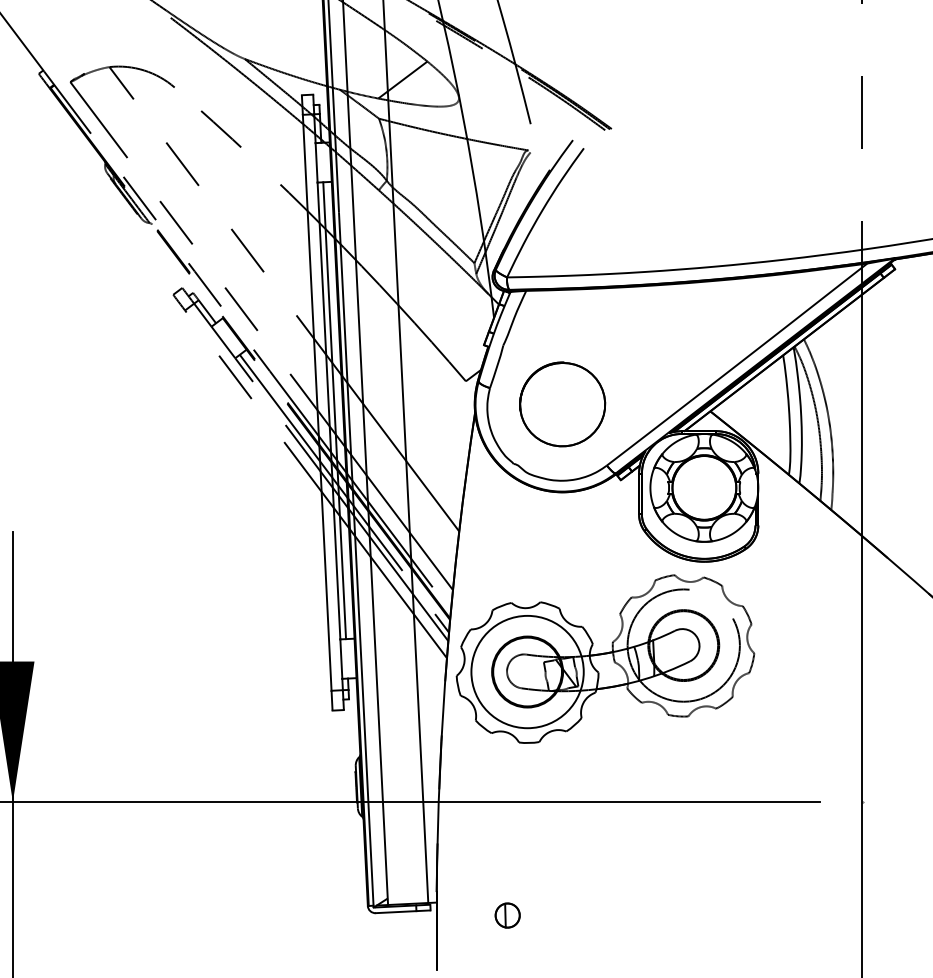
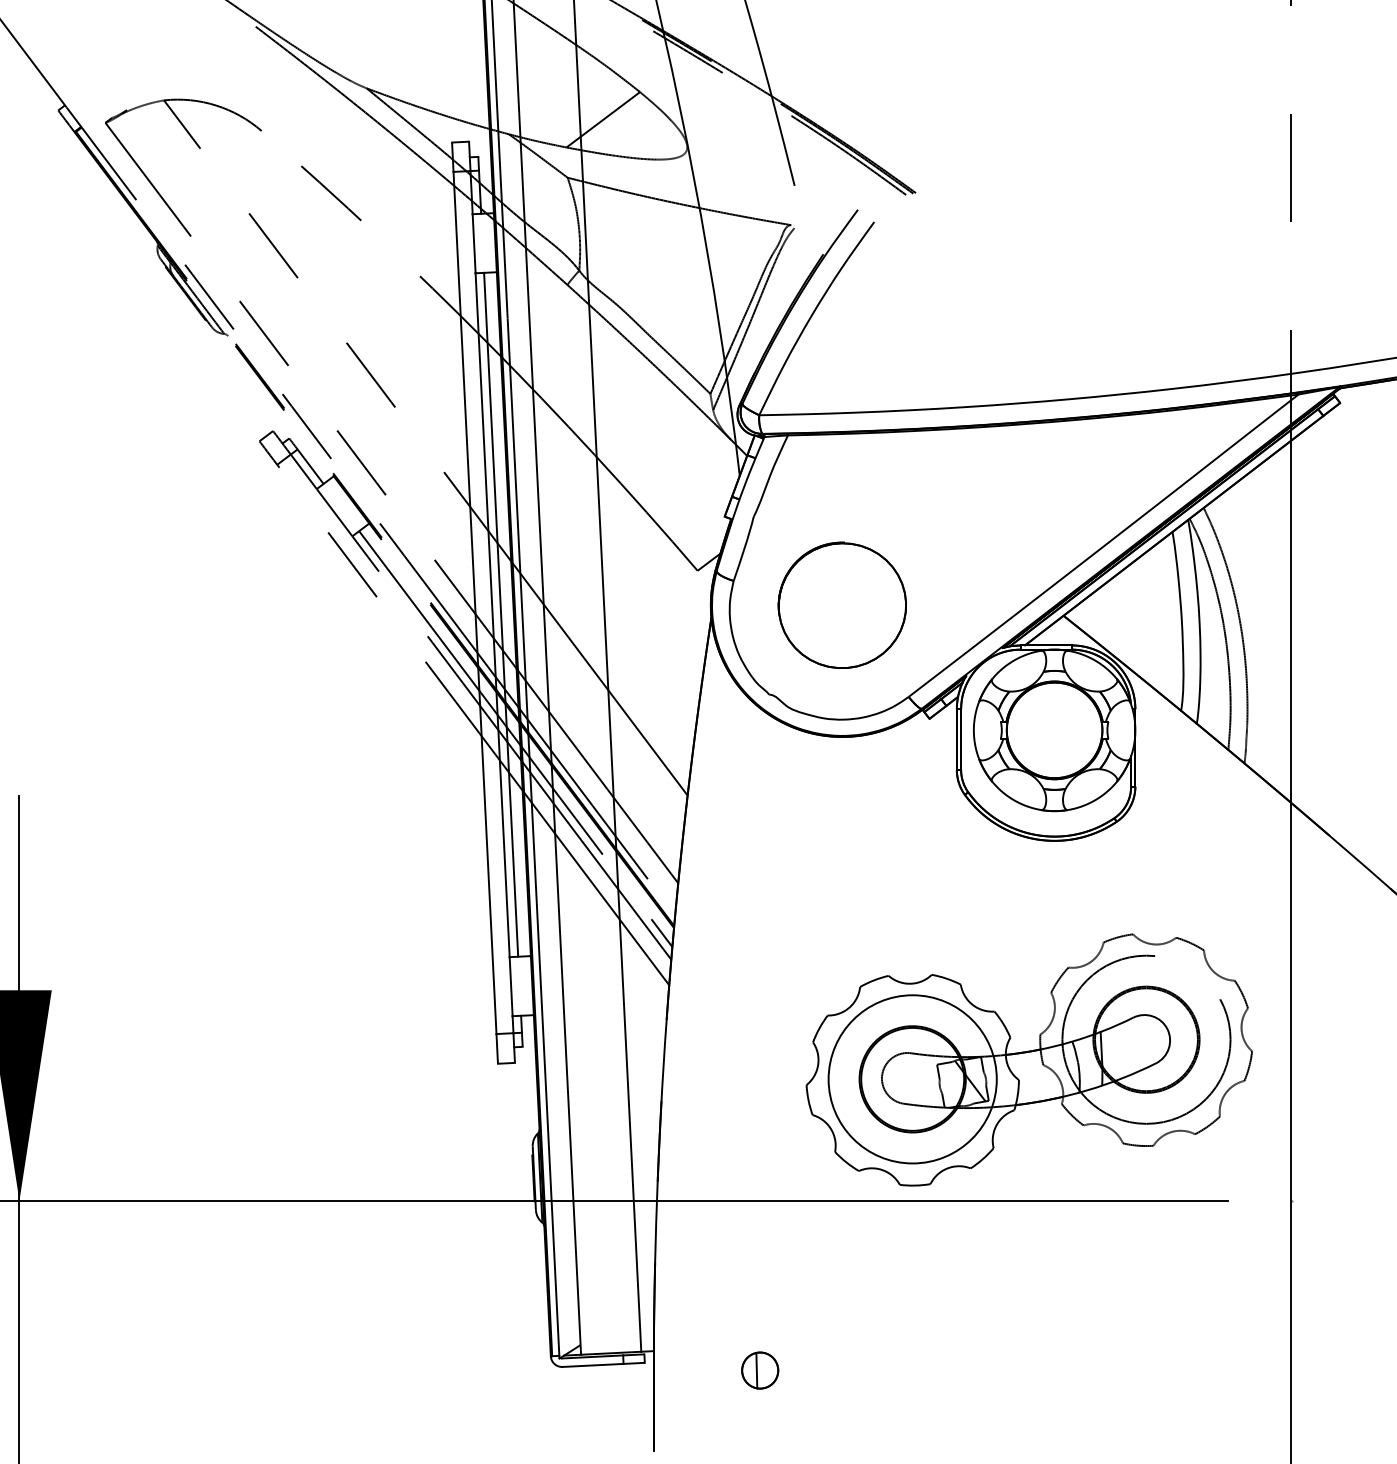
part: (605, 658) -> (1029, 1059), moved

